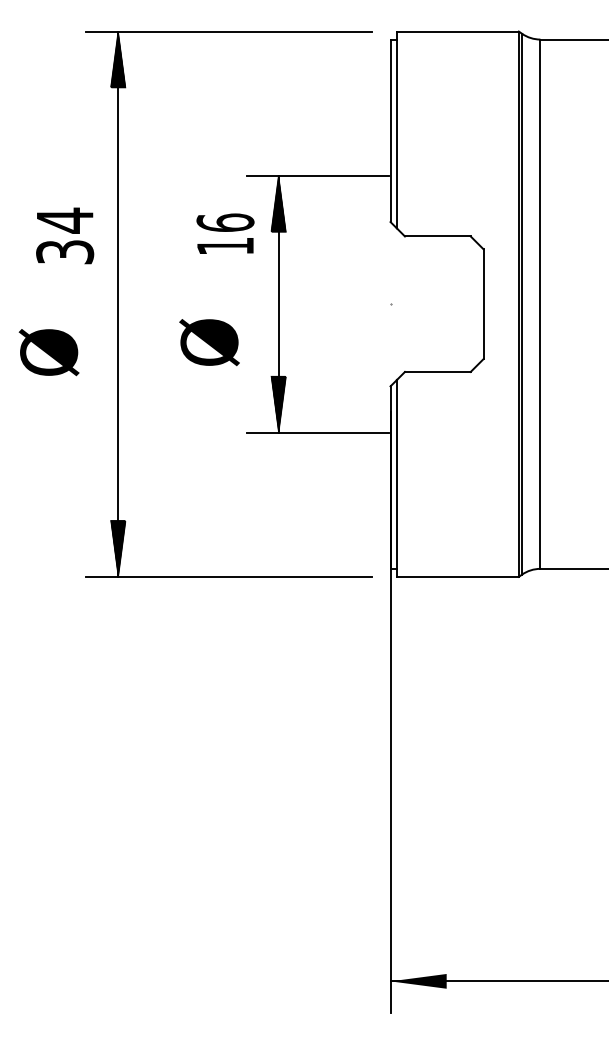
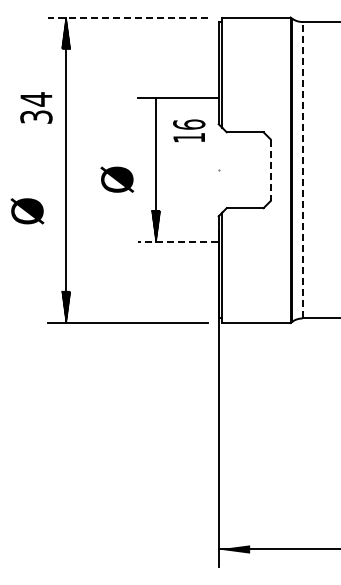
line: (229, 31) -> (128, 17), solid -> dashed
hatch: (277, 202) -> (155, 113), removed
text: (225, 233) -> (189, 130), moved
text: (65, 235) -> (36, 107), moved
line: (540, 302) -> (302, 169), solid -> dashed
line: (483, 304) -> (270, 170), solid -> dashed
text: (209, 342) -> (117, 179), moved
text: (49, 352) -> (27, 211), moved
line: (316, 433) -> (177, 242), solid -> dashed

